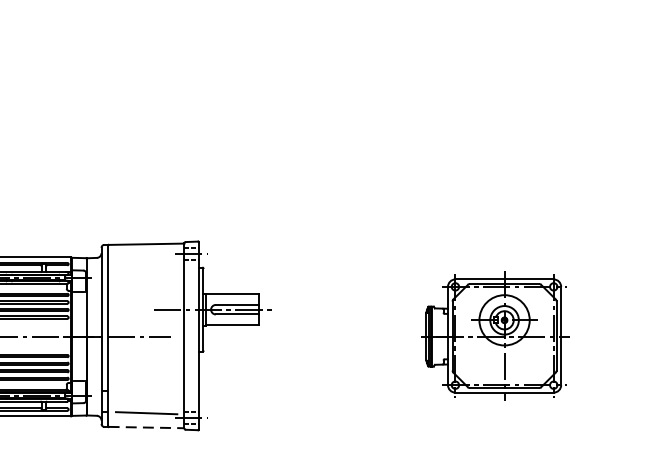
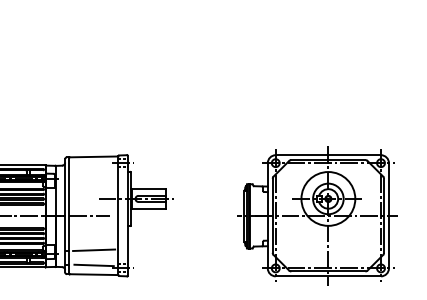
part: (494, 335) -> (317, 215), size x1.67
line: (147, 389) -> (94, 250), added
line: (147, 427) -> (94, 274), dashed -> solid

